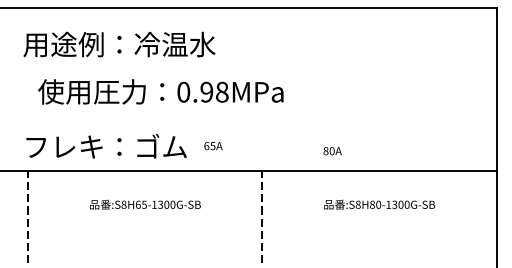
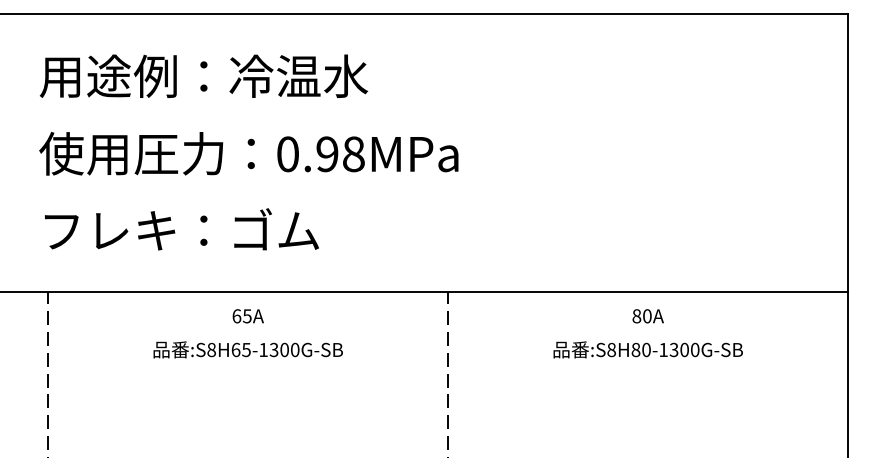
text: (160, 91) -> (248, 153), moved
text: (106, 146) -> (181, 229), moved
text: (213, 146) -> (248, 316), moved
text: (332, 151) -> (647, 316), moved

